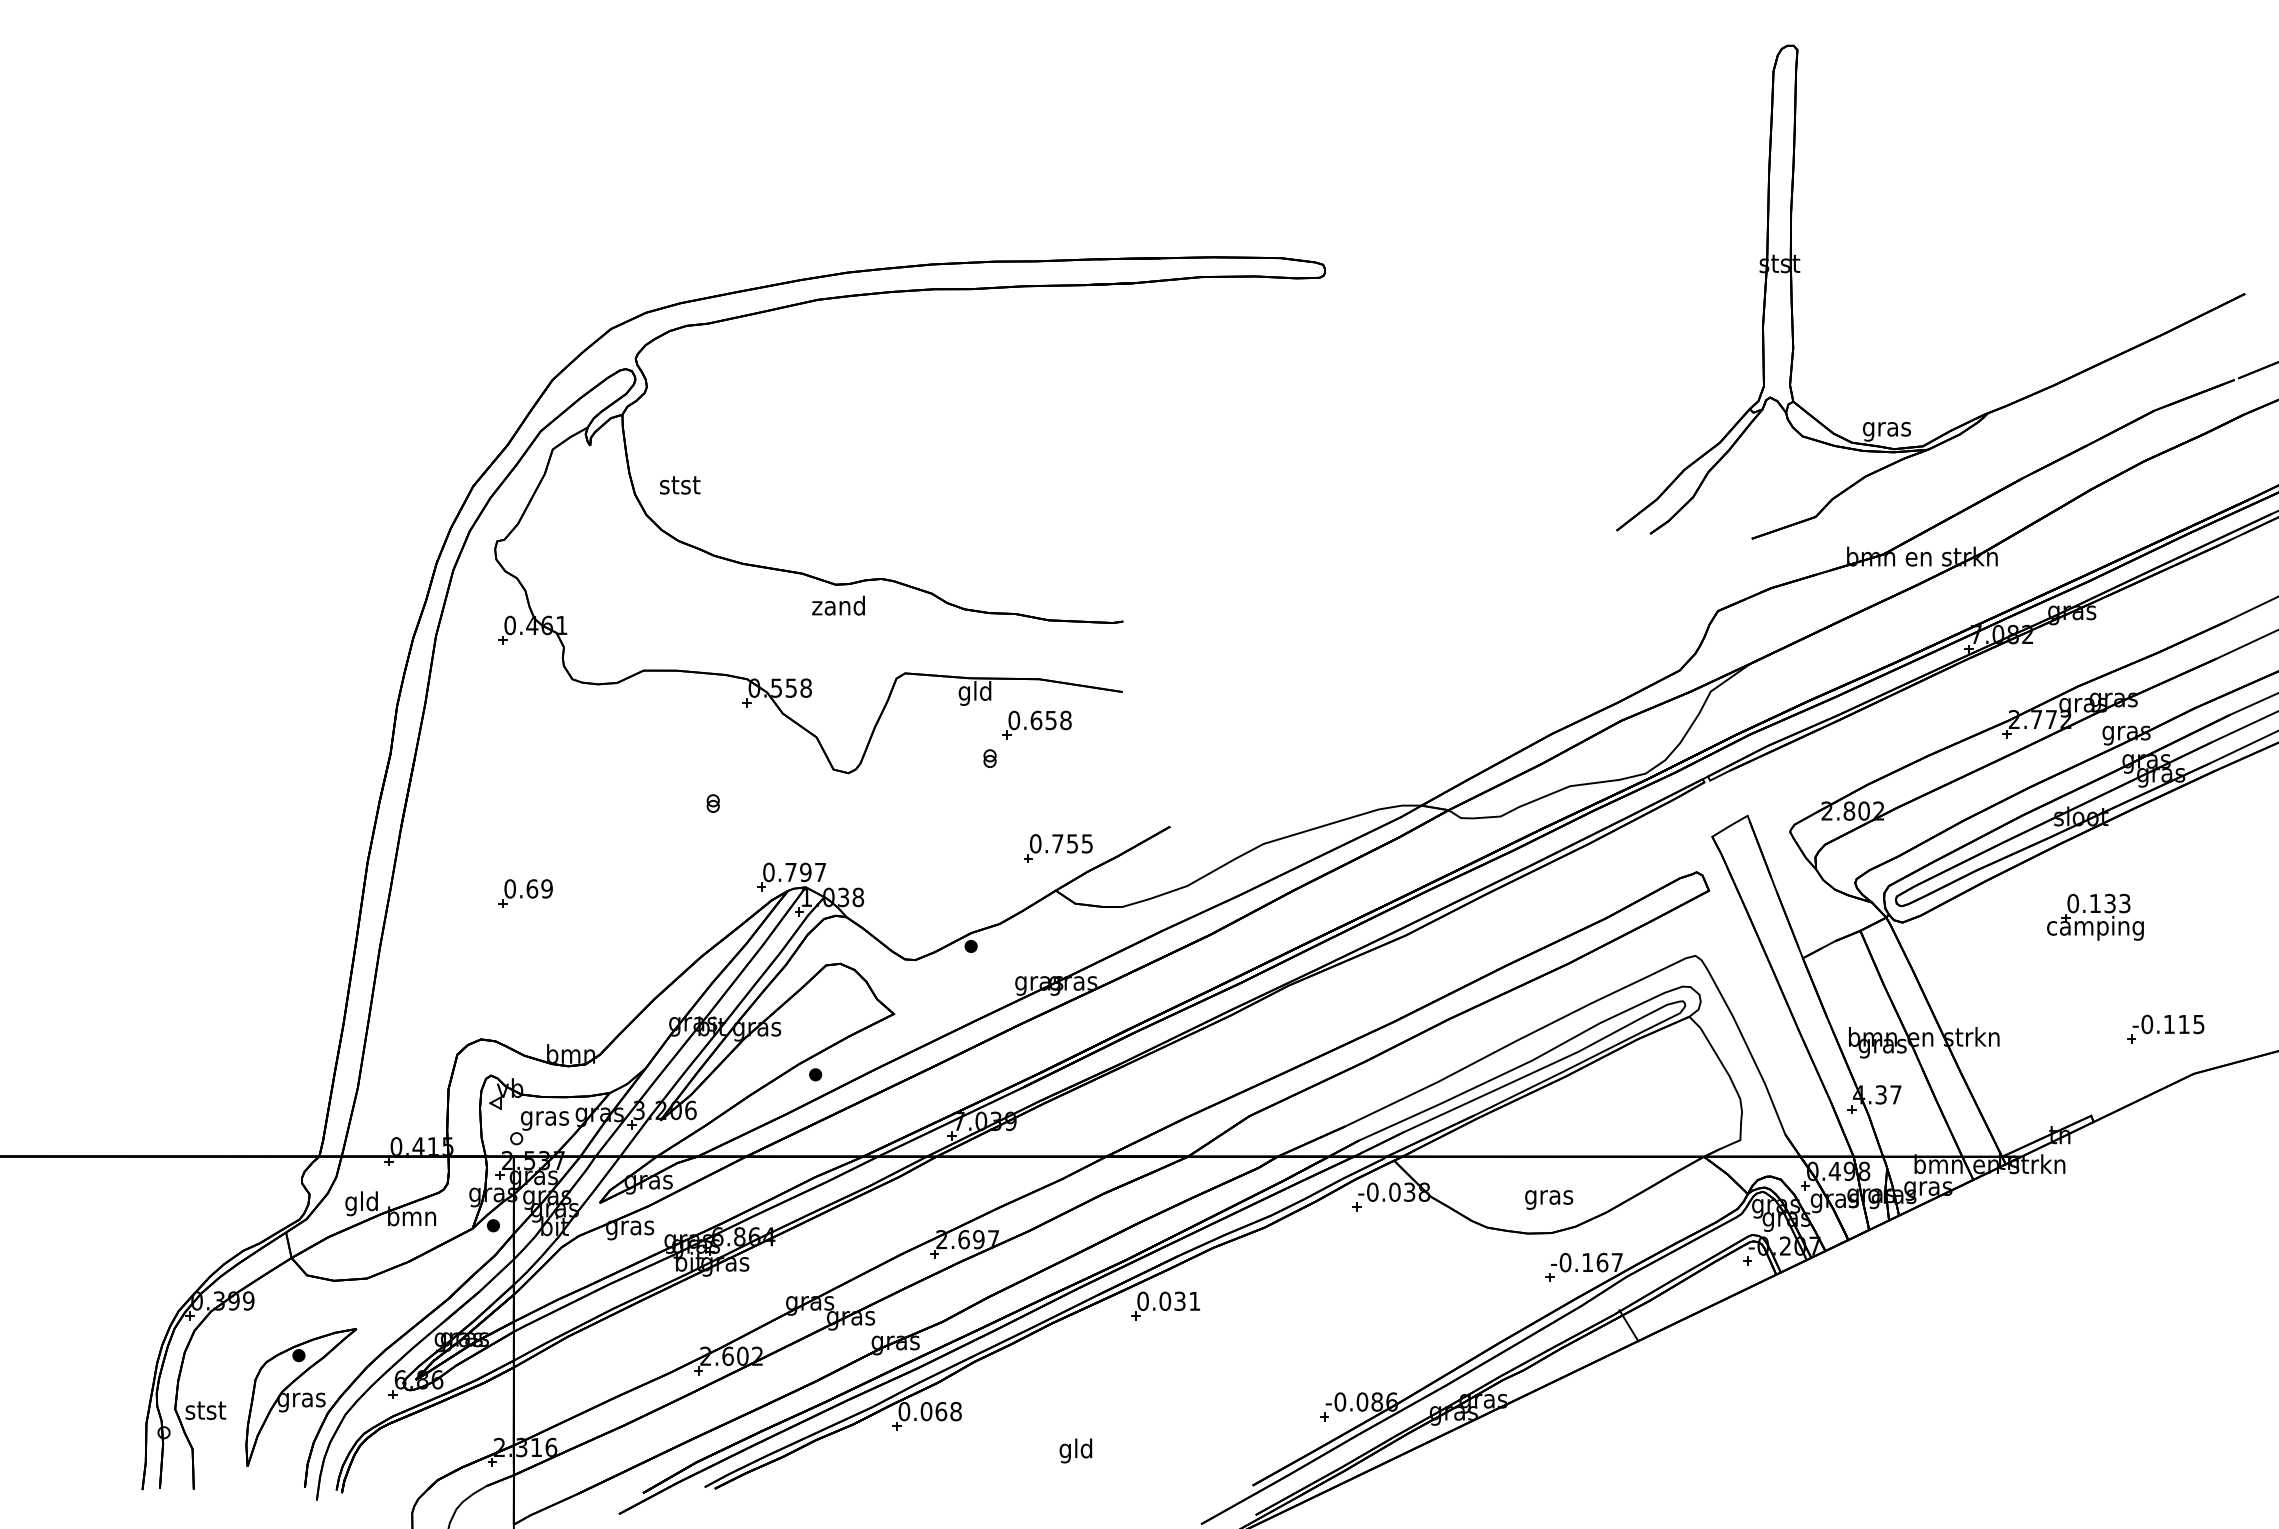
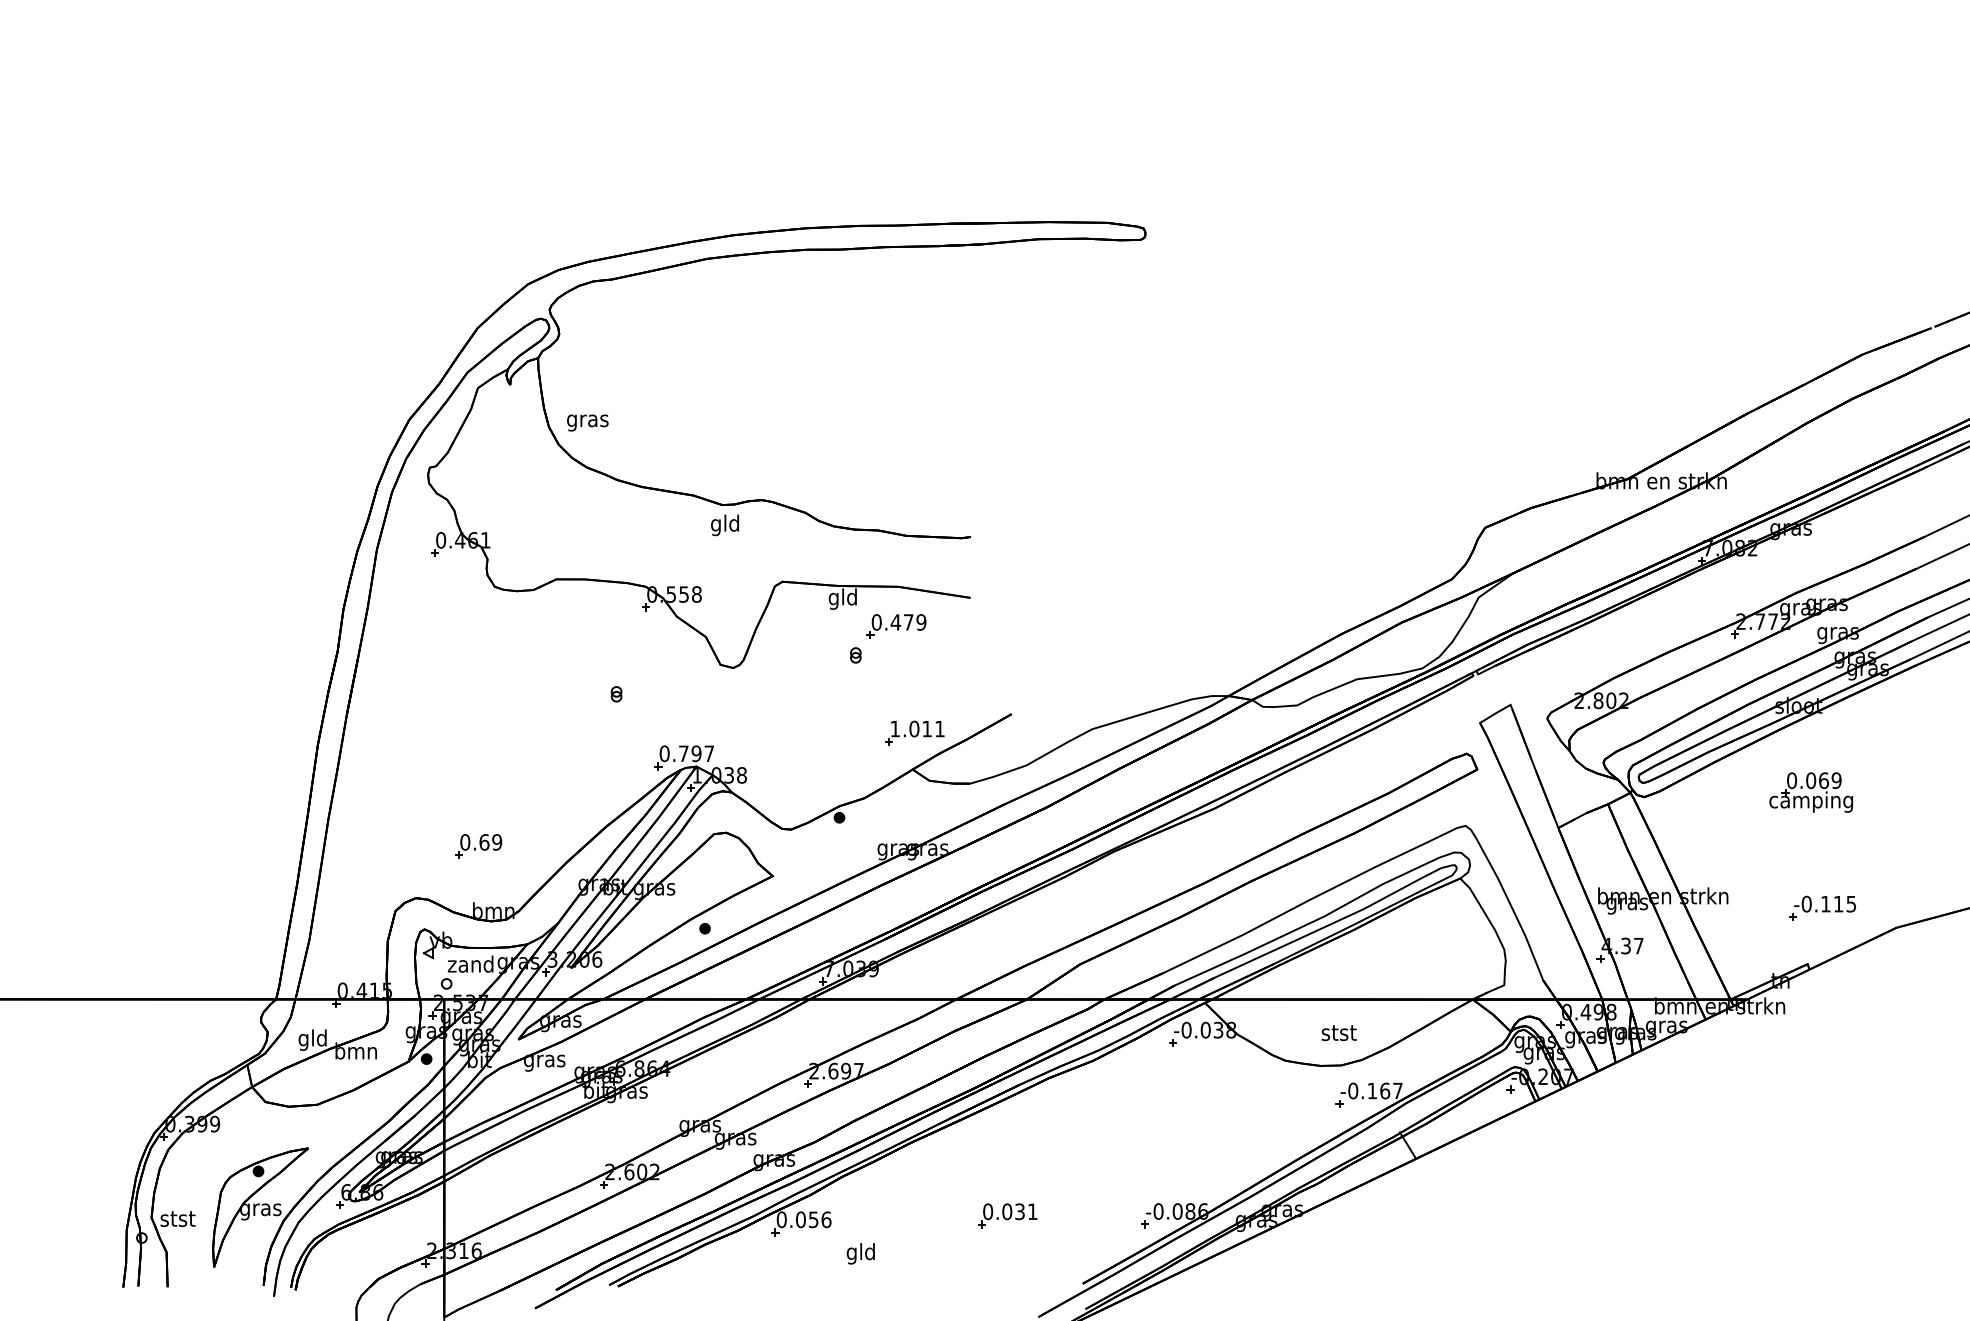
part: (1800, 272) -> (1556, 235), removed
text: (679, 487) -> (587, 421), stst -> gras
text: (838, 607) -> (724, 524), zand -> gld
text: (1050, 720) -> (908, 622), 0.658 -> 0.479
text: (1061, 843) -> (917, 728), 0.755 -> 1.011
part: (525, 893) -> (478, 846), moved
text: (2109, 903) -> (1823, 780), 0.133 -> 0.069
part: (2165, 1028) -> (1822, 907), moved
text: (544, 1118) -> (470, 966), gras -> zand
text: (1549, 1197) -> (1339, 1034), gras -> stst
part: (1165, 1305) -> (1007, 1215), moved
text: (948, 1411) -> (819, 1219), 0.068 -> 0.056
text: (1075, 1450) -> (860, 1253), moved

